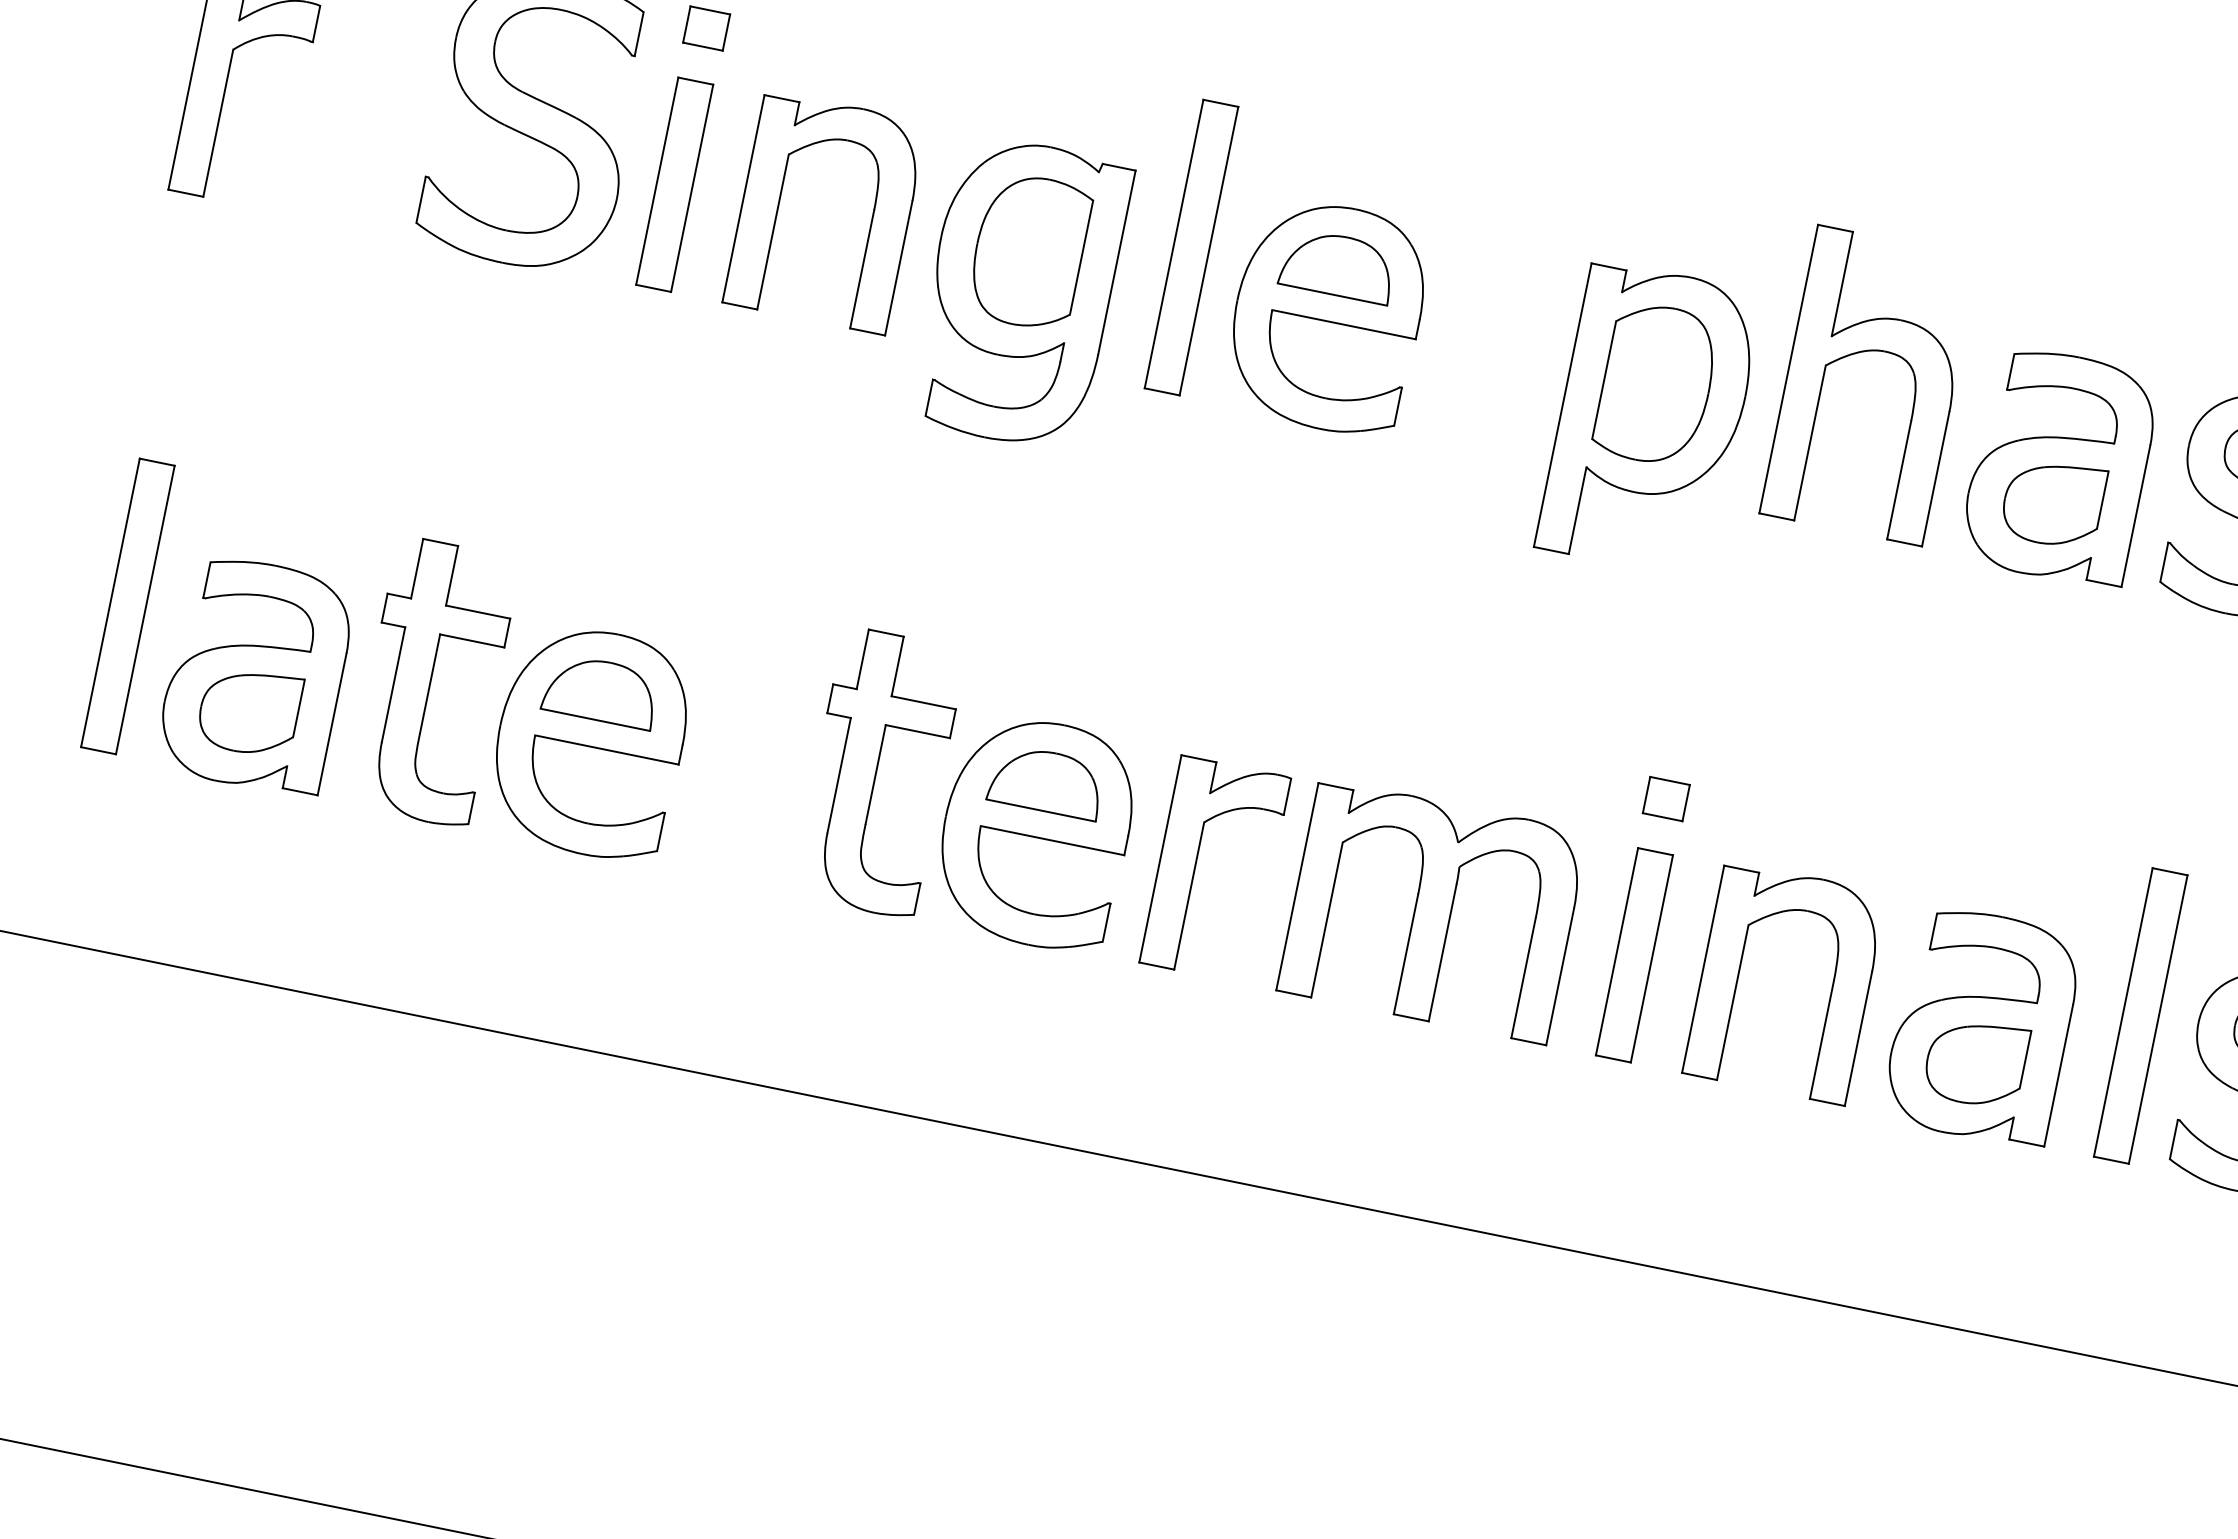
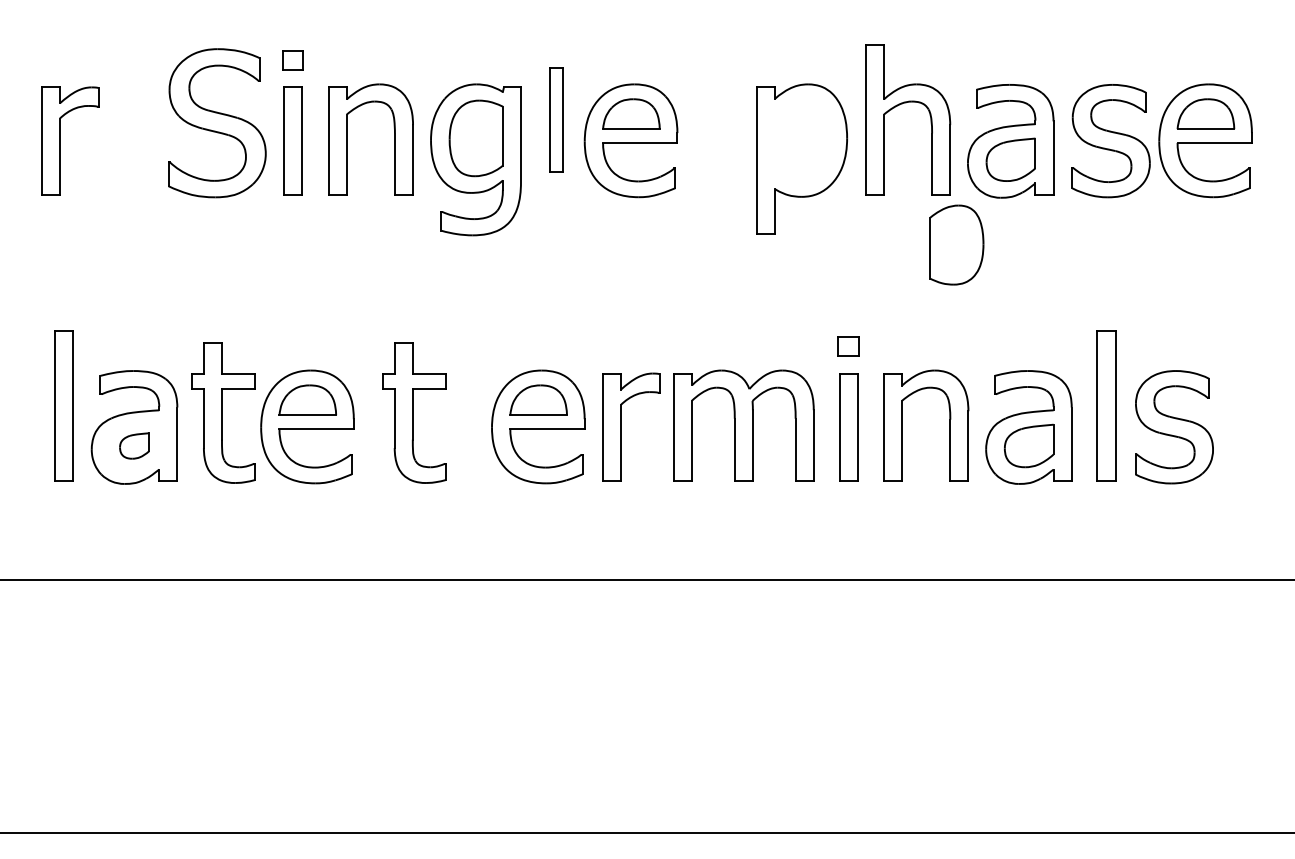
part: (1191, 246) -> (556, 119), size x0.7
part: (1656, 383) -> (956, 244), moved
part: (248, 710) -> (134, 445), size x0.6
part: (879, 772) -> (414, 412), moved

